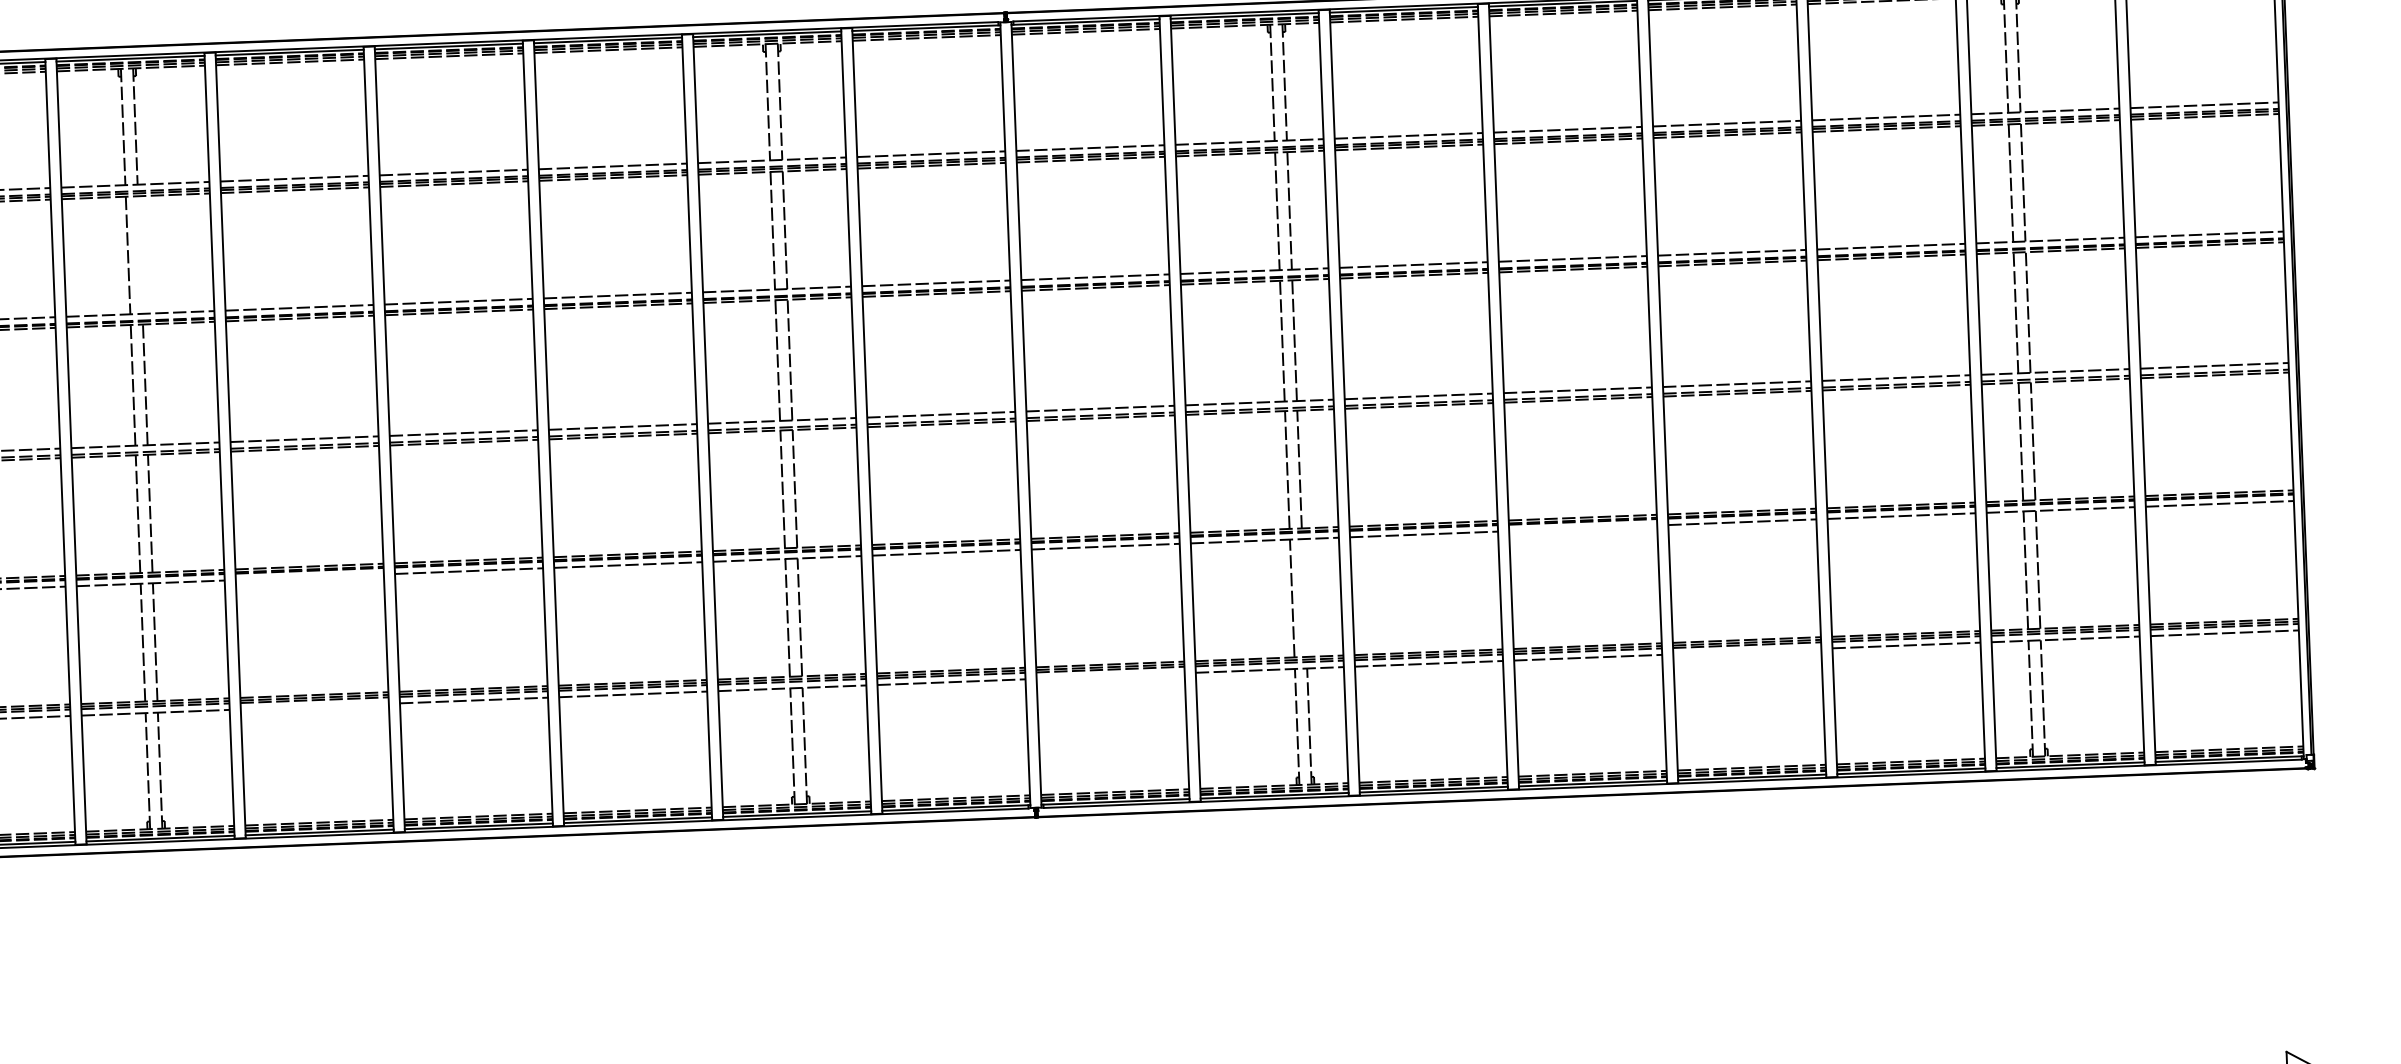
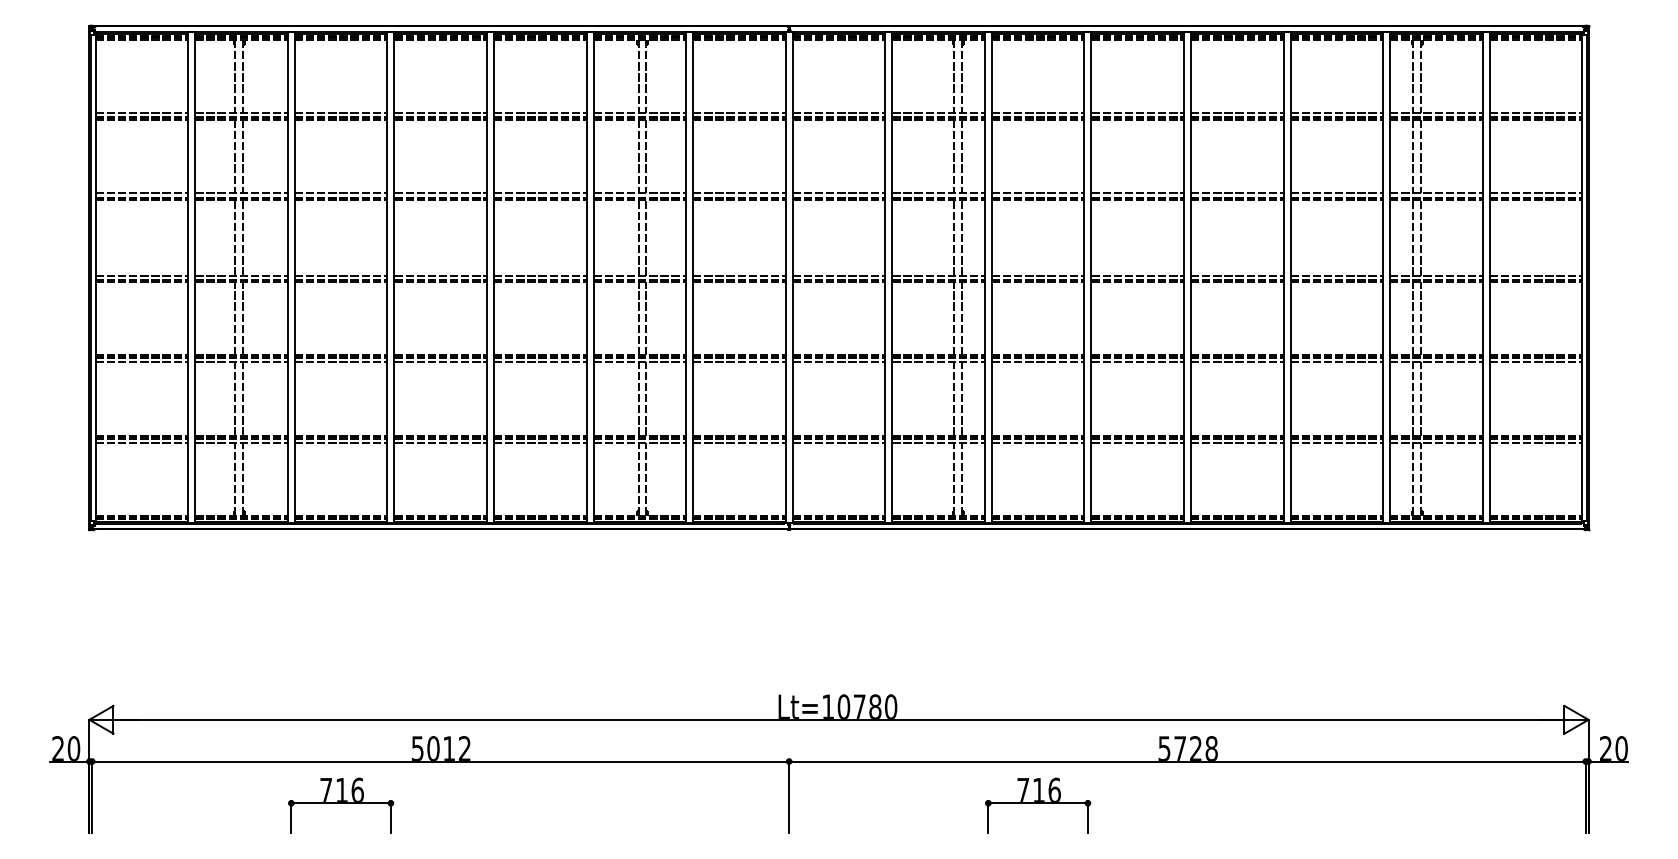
line: (139, 254) -> (242, 156), added
line: (1582, 529) -> (1137, 362), added
line: (308, 578) -> (340, 362), added
line: (1303, 597) -> (961, 398), added
line: (1746, 650) -> (1236, 442), added
line: (1109, 675) -> (838, 442), added
line: (313, 705) -> (340, 442), added

